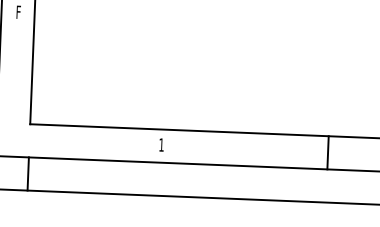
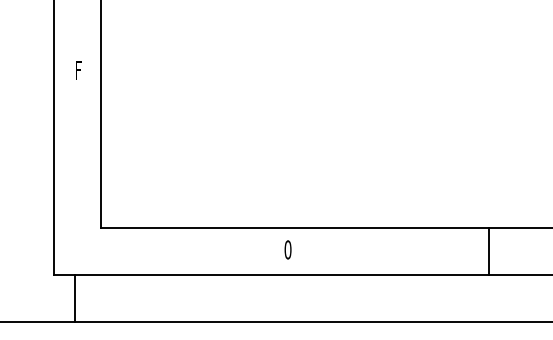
text: (161, 144) -> (287, 249), 1 -> 0
line: (327, 152) -> (488, 250), moved
line: (28, 173) -> (75, 297), moved

